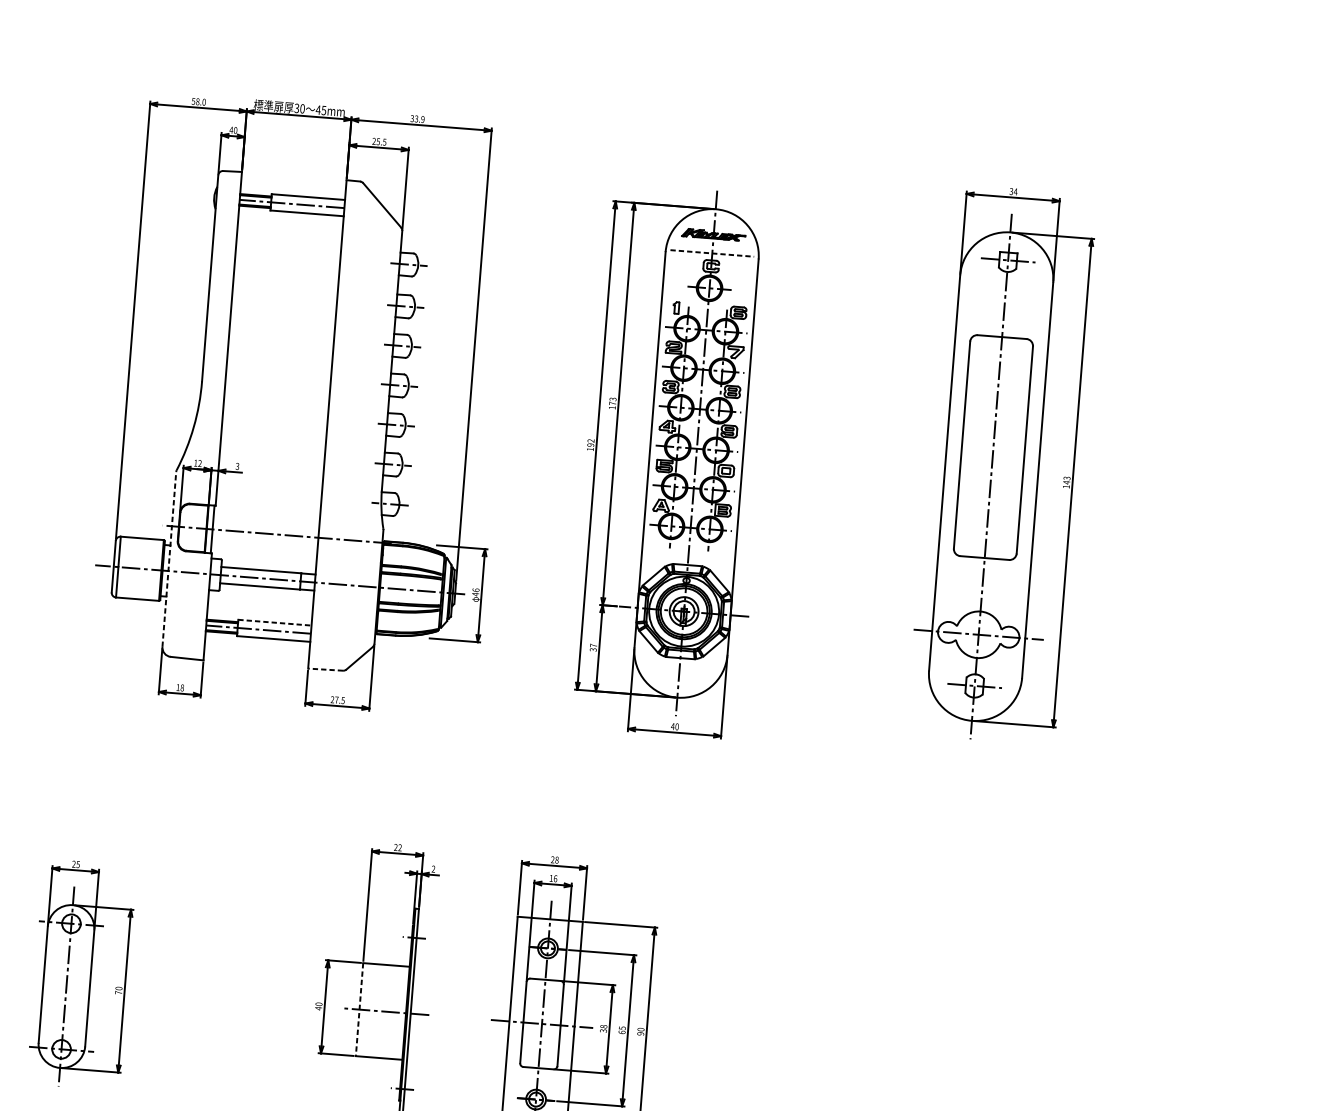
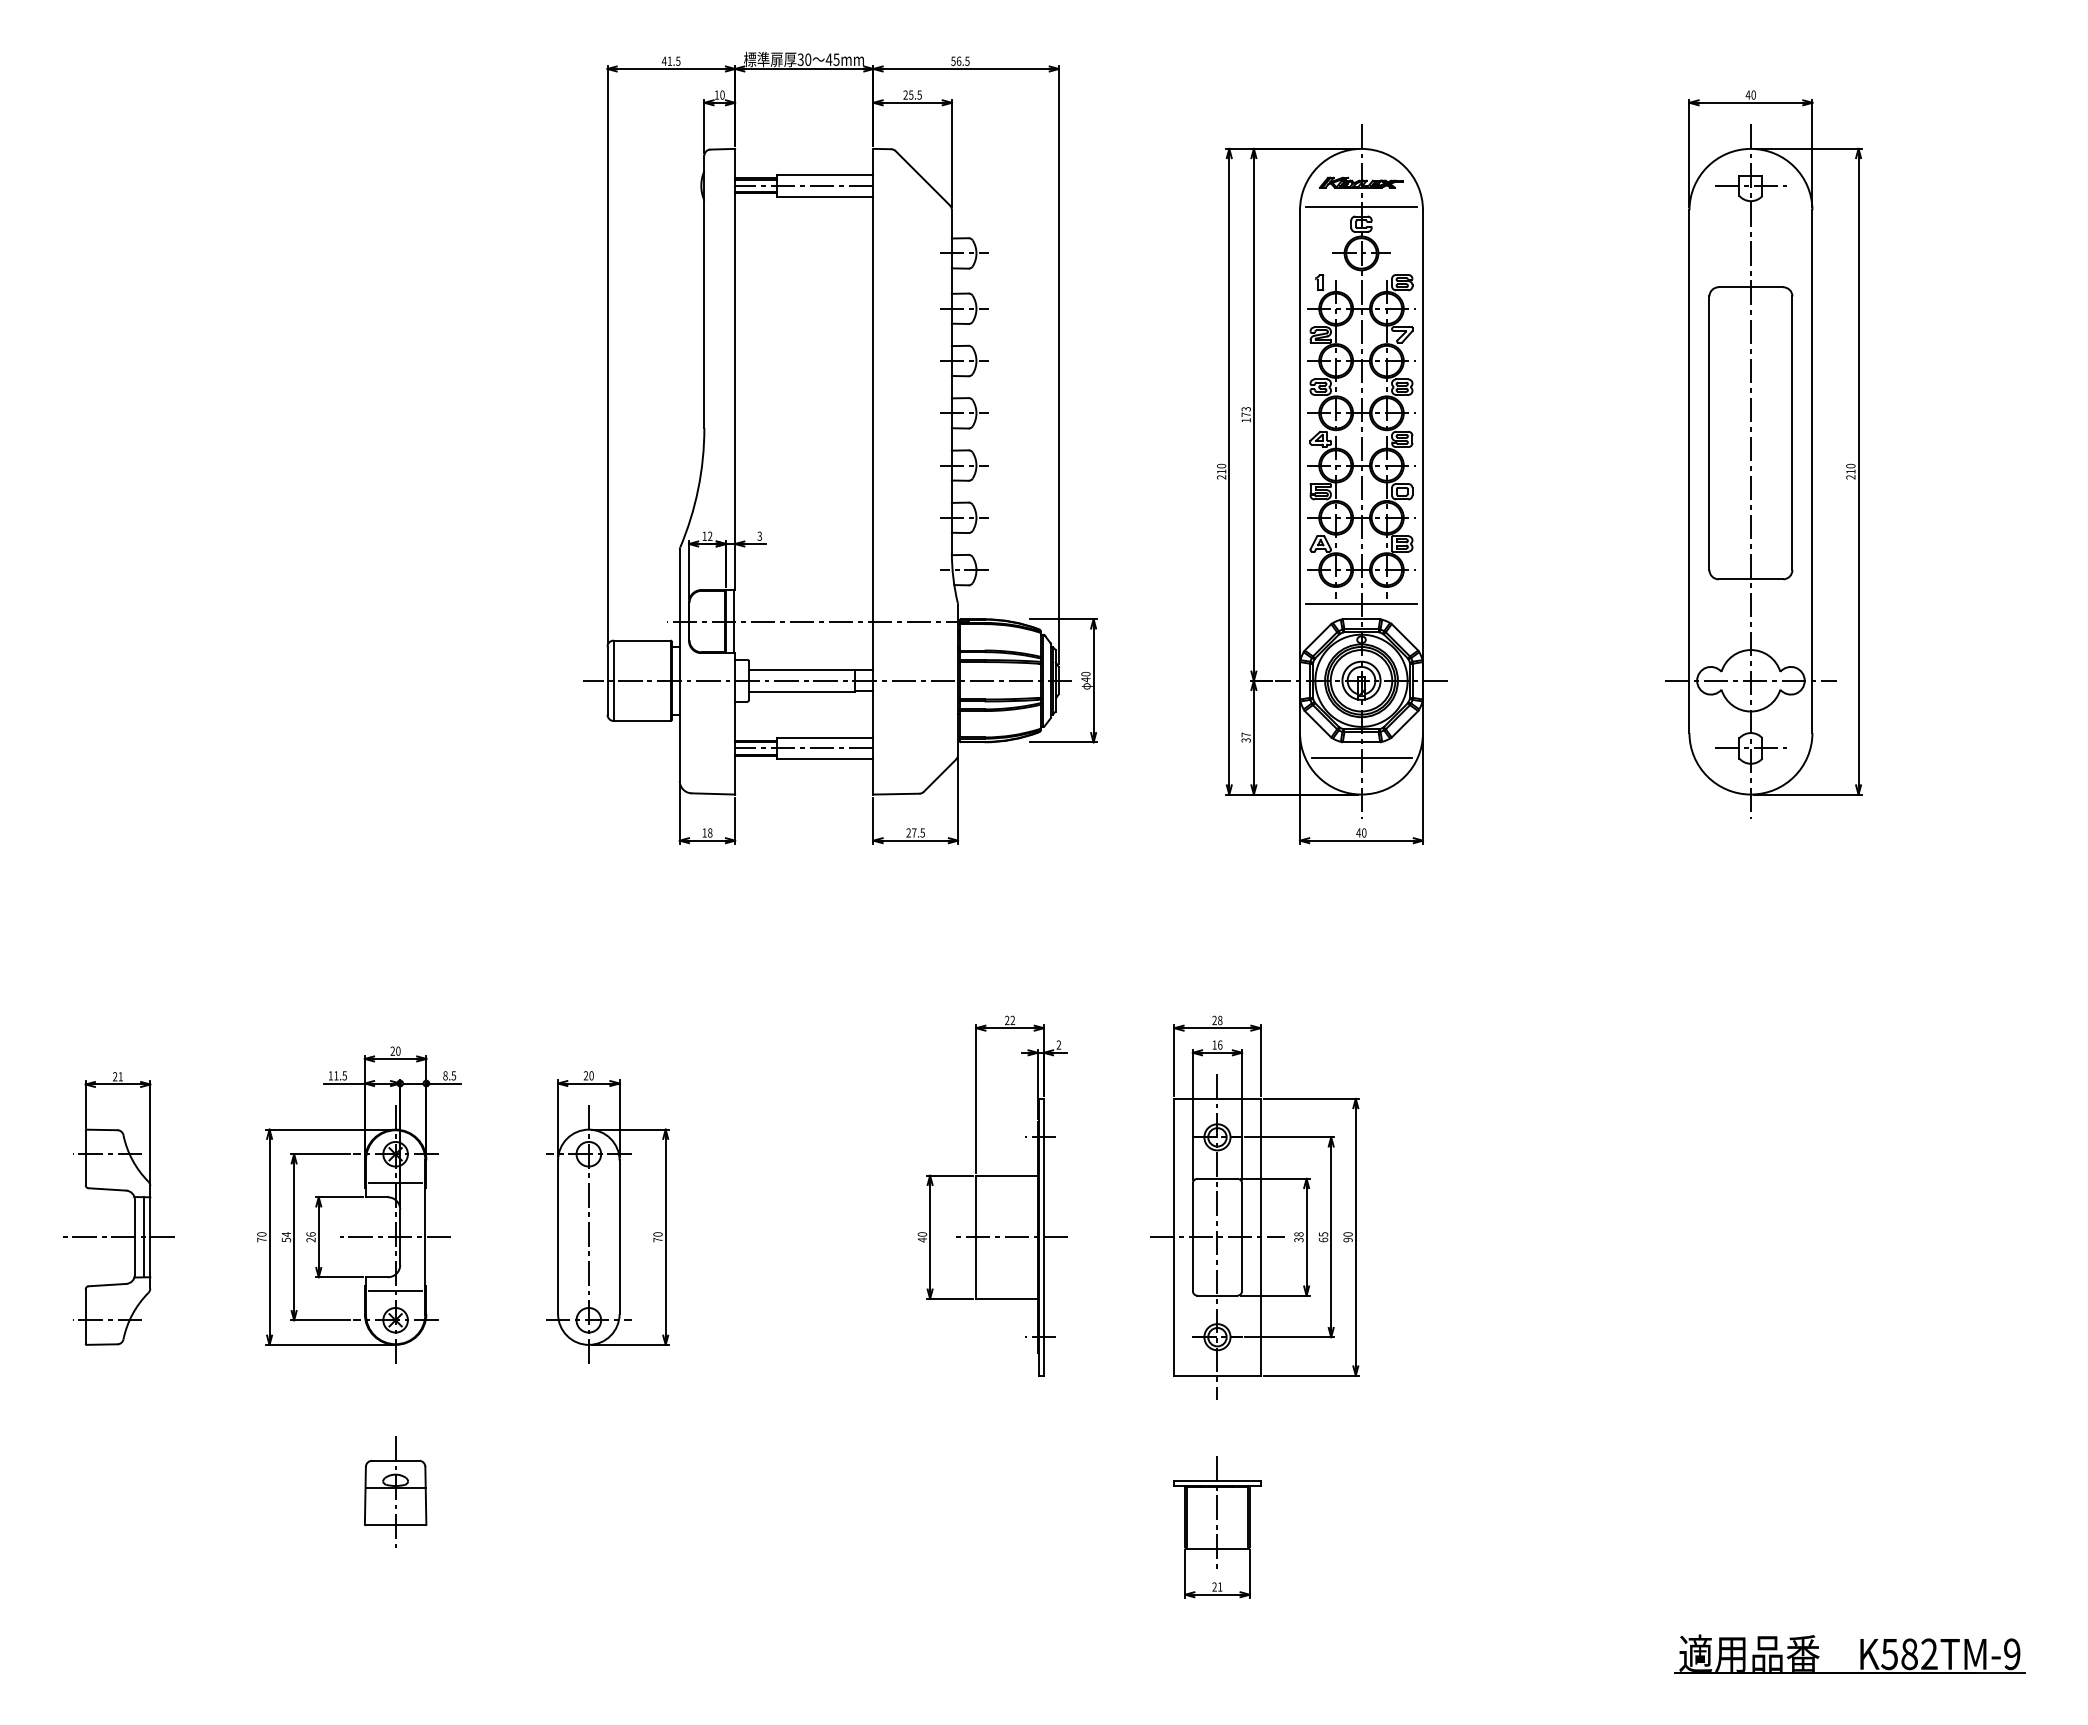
text: (198, 101) -> (670, 60), 58.0 -> 41.5
text: (417, 118) -> (960, 60), 33.9 -> 56.5
text: (231, 129) -> (716, 94), 40 -> 10
text: (1013, 191) -> (1750, 94), 34 -> 40
line: (713, 253) -> (1362, 207), dashed -> solid
text: (590, 444) -> (1221, 471), 192 -> 210
text: (1066, 482) -> (1850, 471), 143 -> 210
line: (688, 553) -> (1361, 603), added
line: (169, 559) -> (679, 665), dashed -> solid
text: (475, 589) -> (1085, 673), 46 -> 40
line: (275, 622) -> (825, 737), dashed -> solid
line: (325, 669) -> (896, 794), dashed -> solid
line: (679, 669) -> (1361, 757), added
text: (78, 864) -> (591, 1075), 25 -> 20
line: (359, 1009) -> (976, 1237), dashed -> solid

